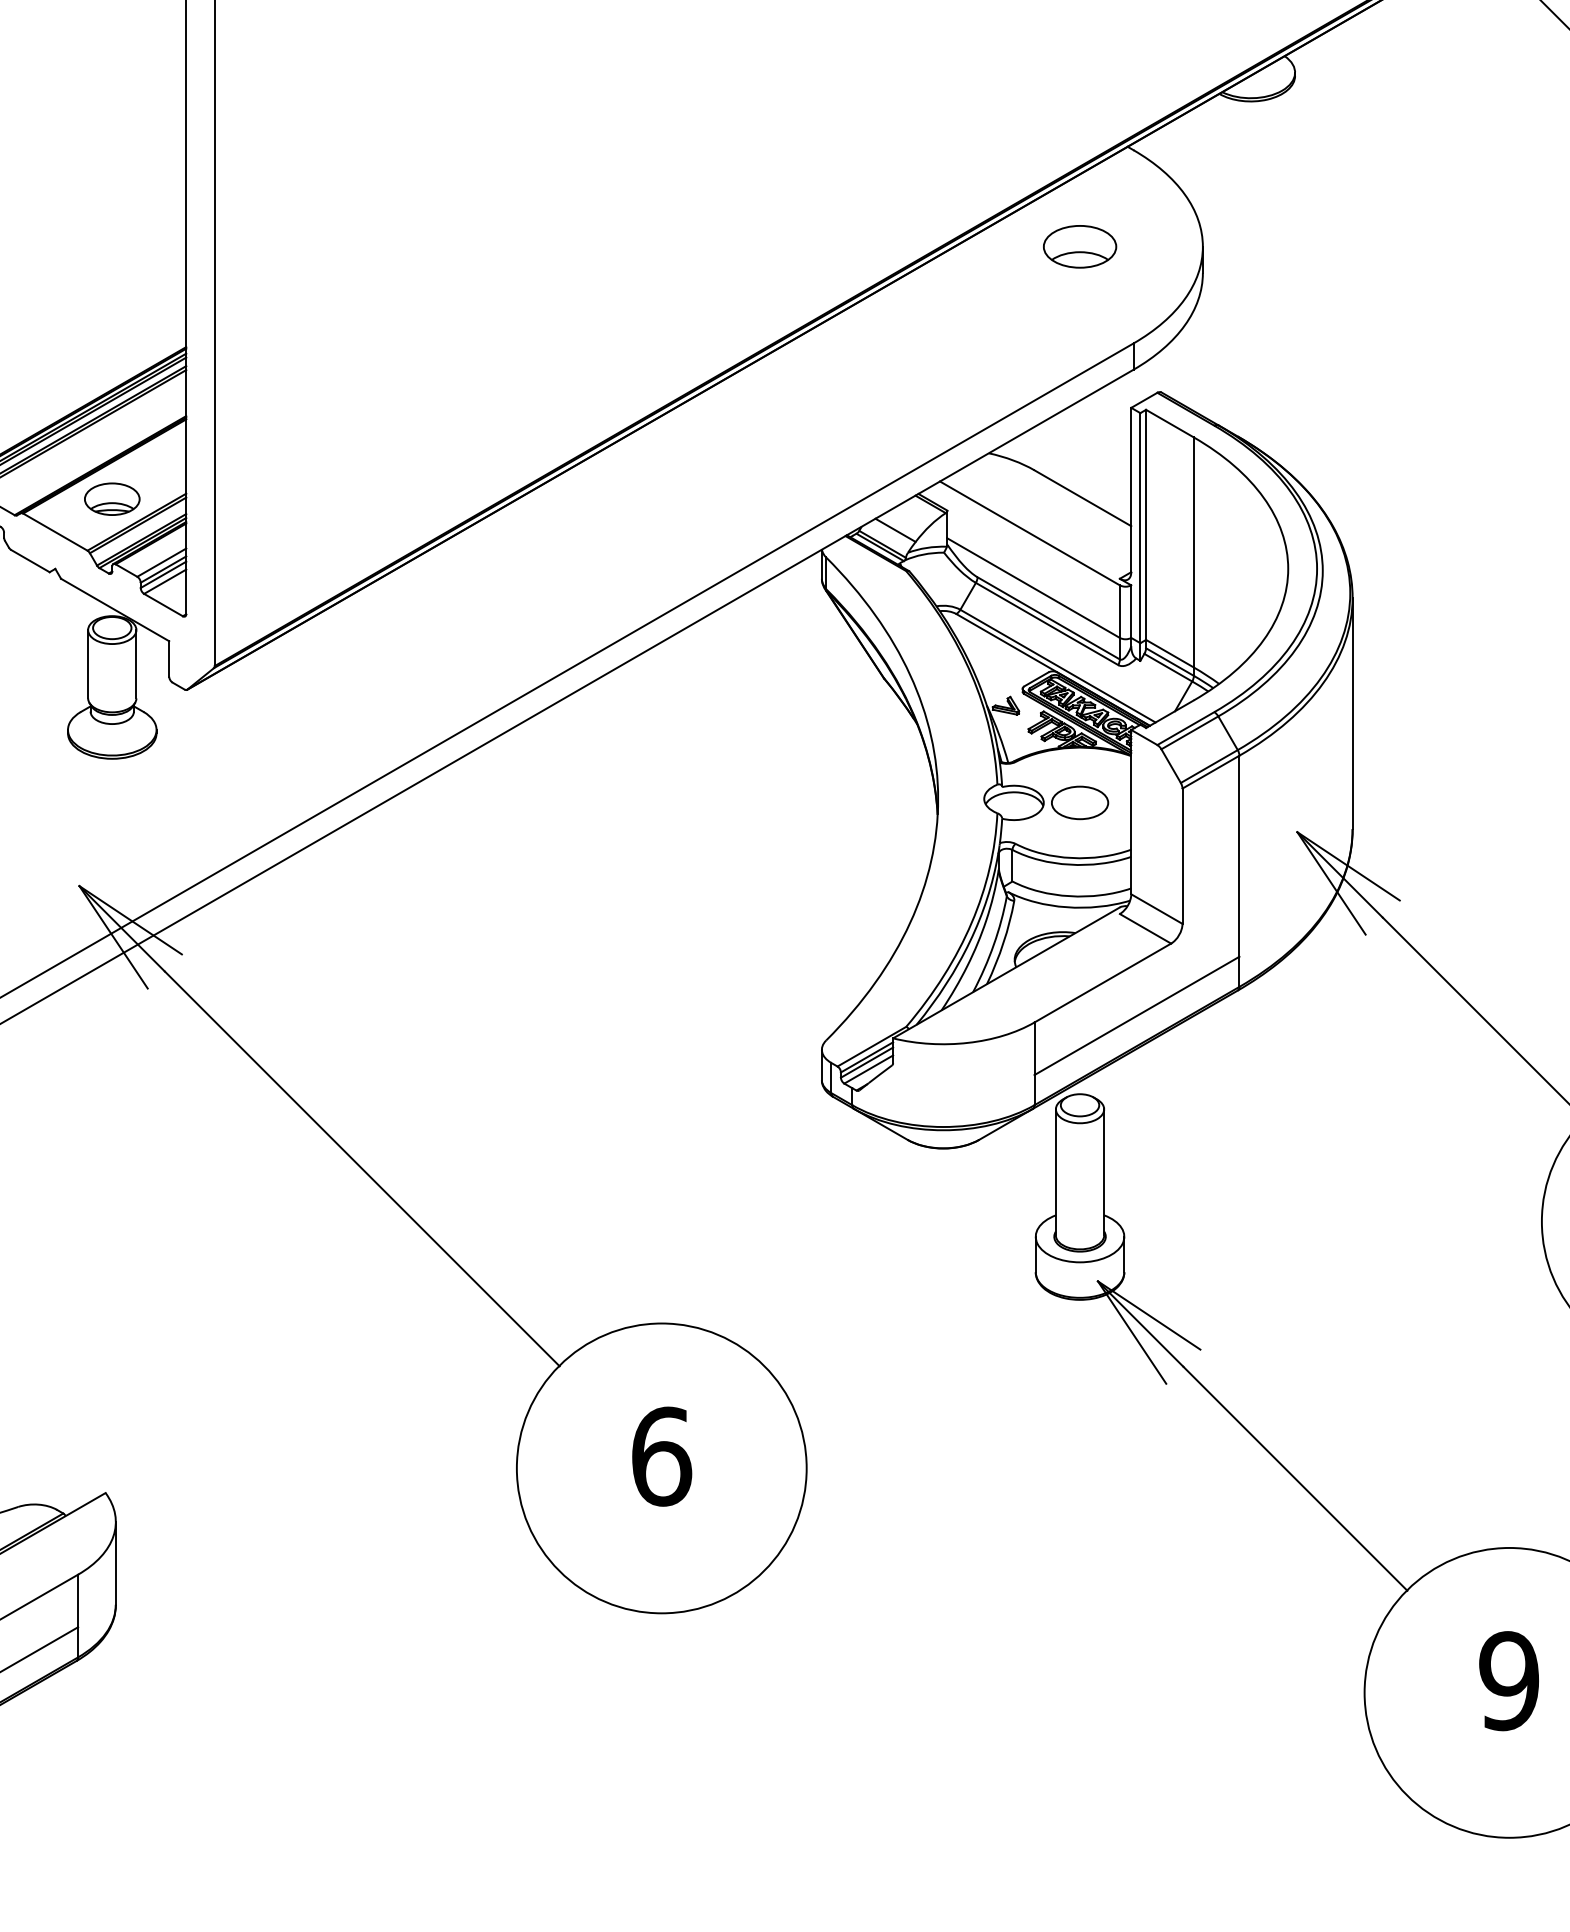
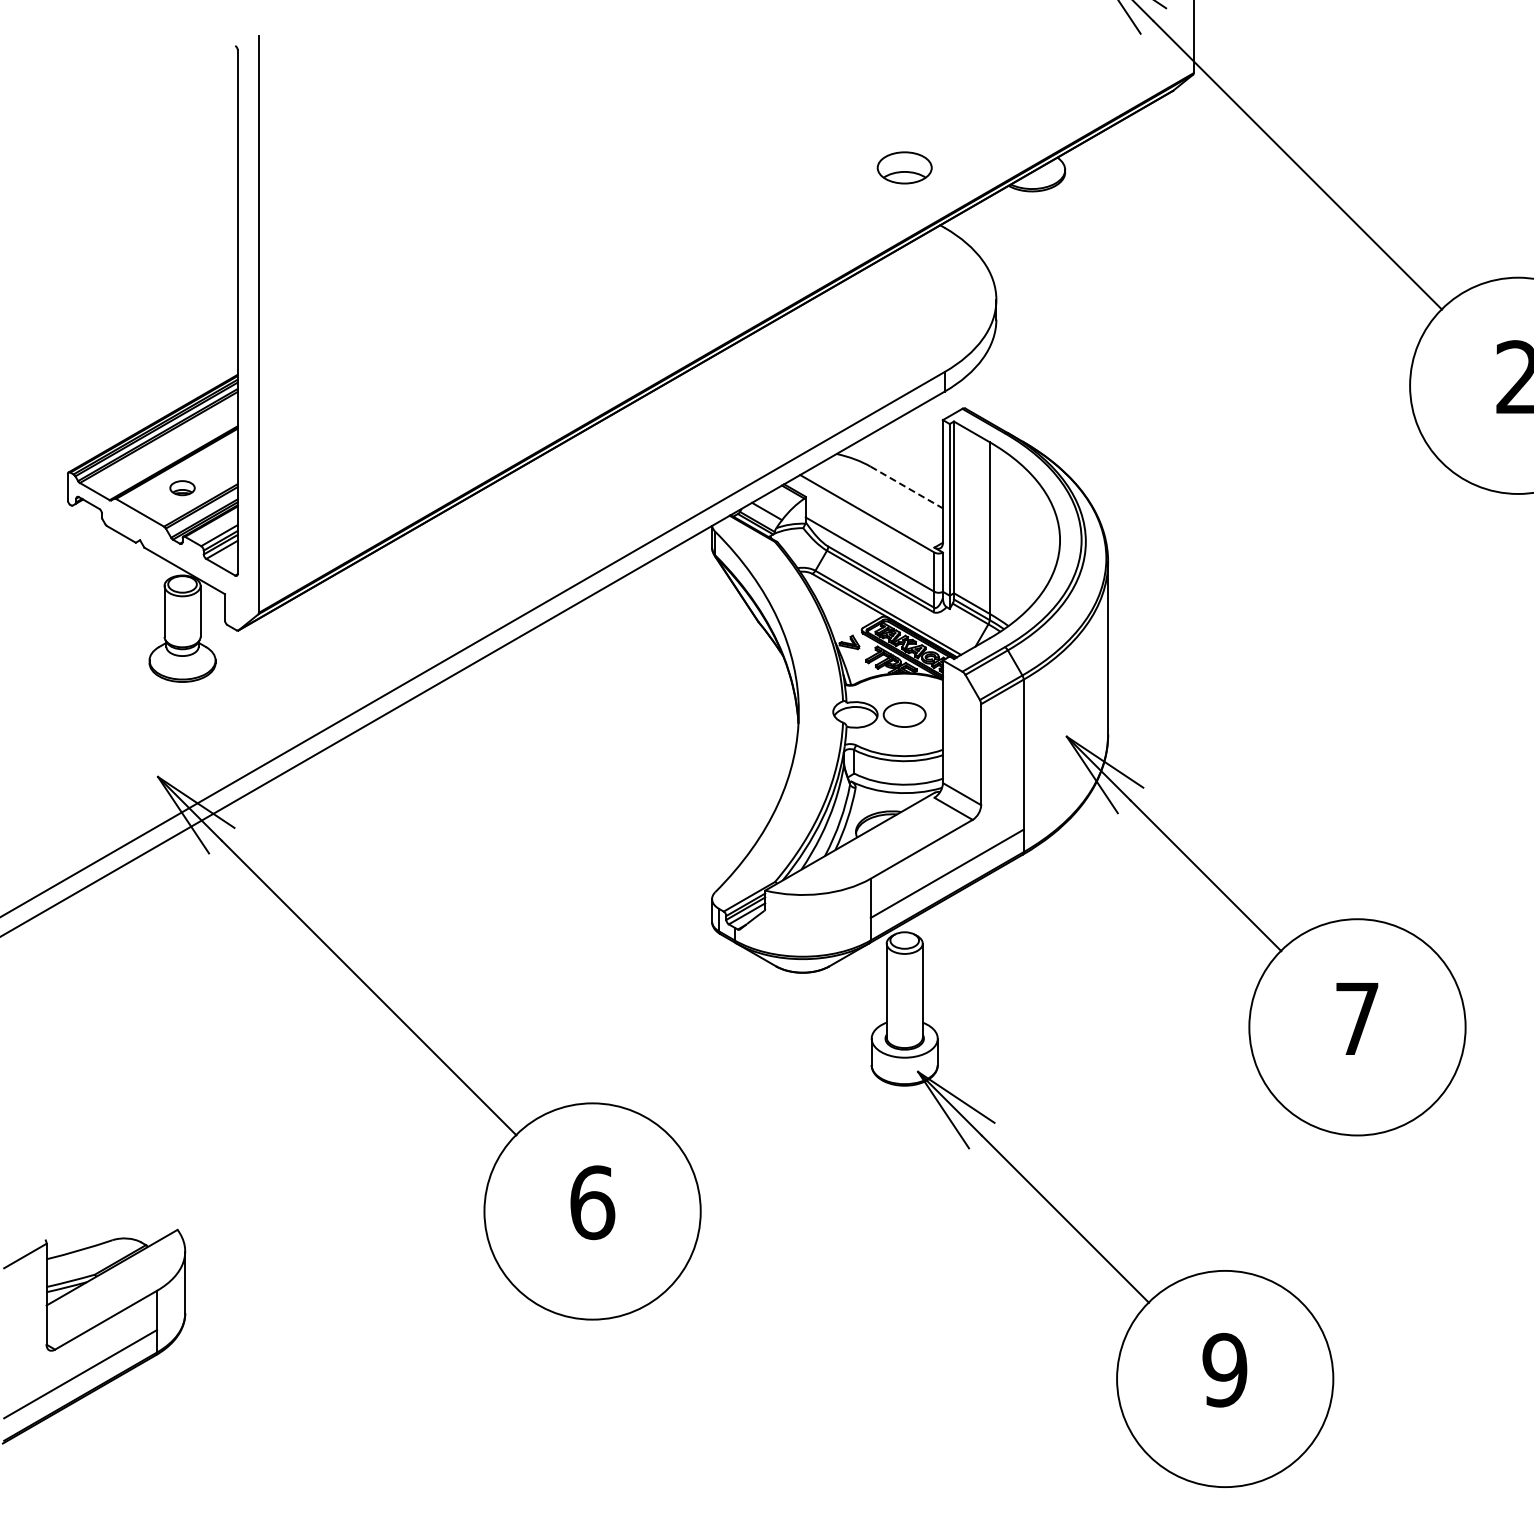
part: (1079, 246) -> (904, 167), moved
part: (112, 498) -> (182, 487), size x0.6
line: (1082, 498) -> (906, 487), solid -> dashed

